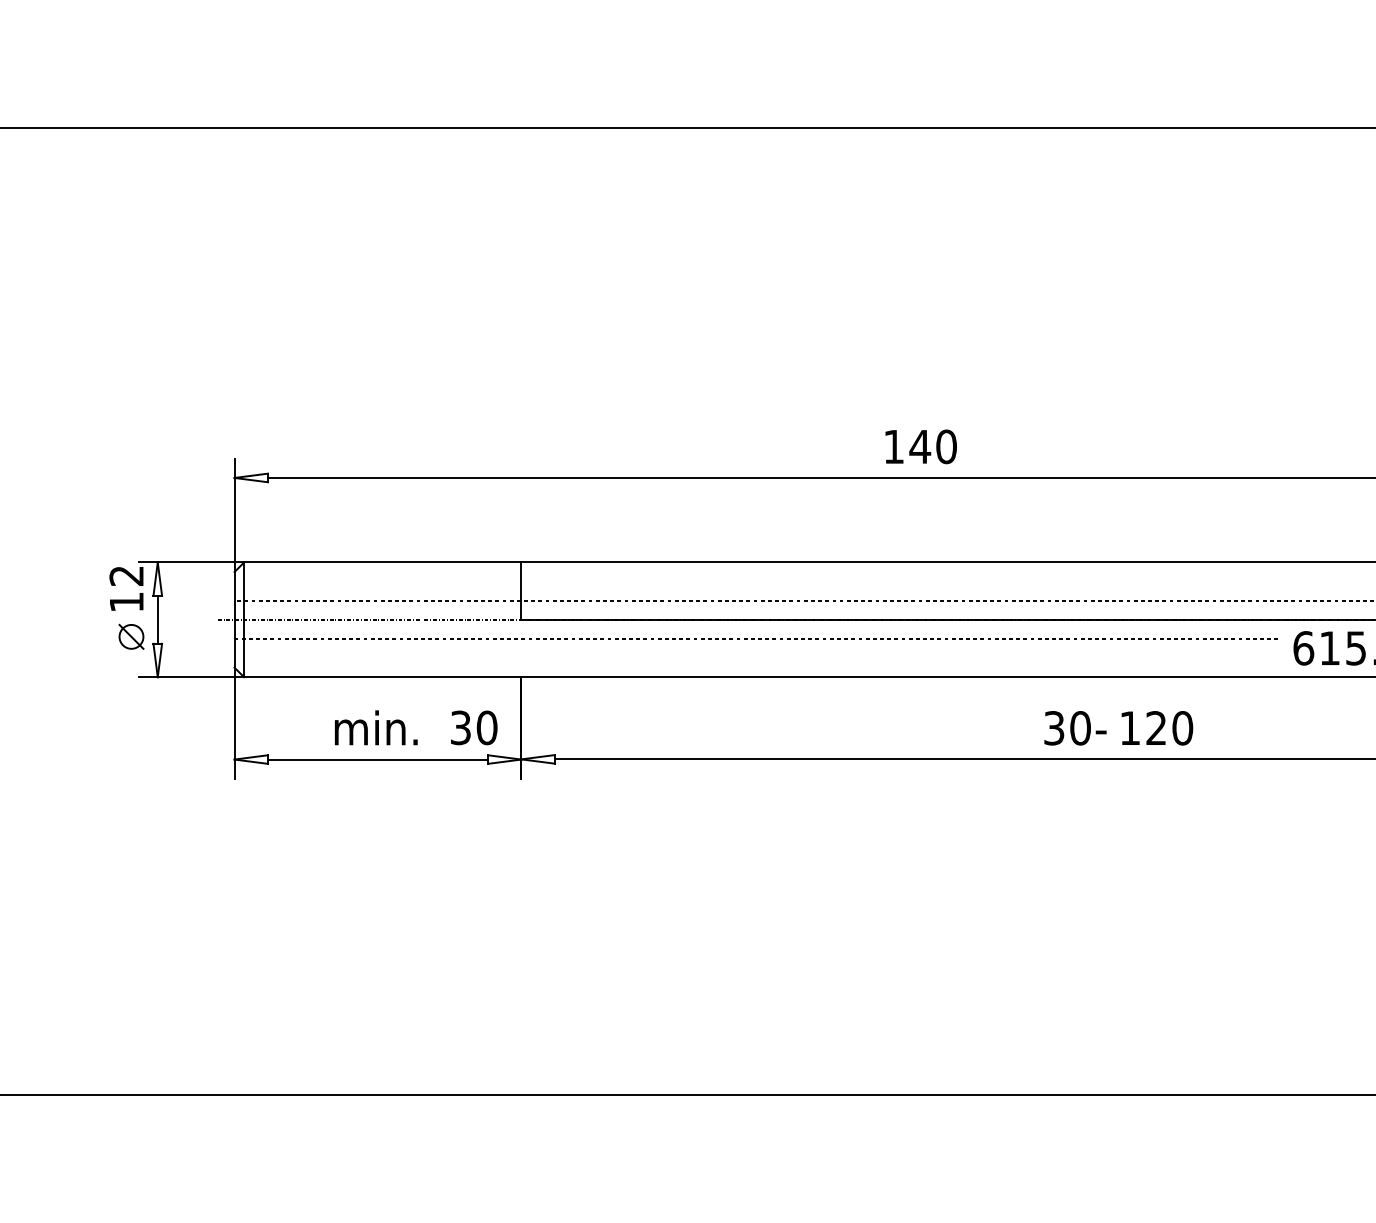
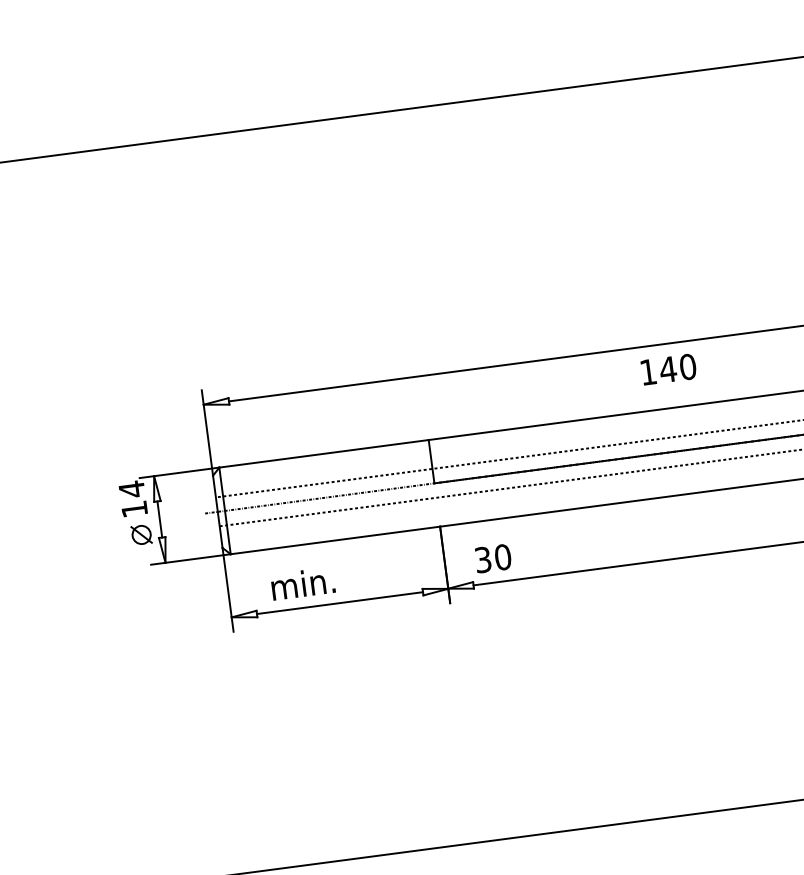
text: (920, 446) -> (668, 369), moved
text: (126, 575) -> (131, 489), 12 -> 14
text: (376, 727) -> (303, 583), moved
text: (474, 727) -> (493, 558), moved

